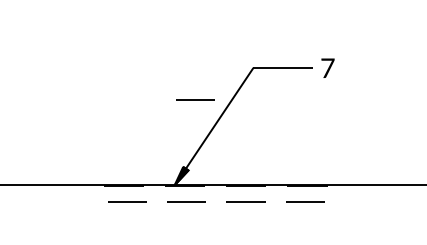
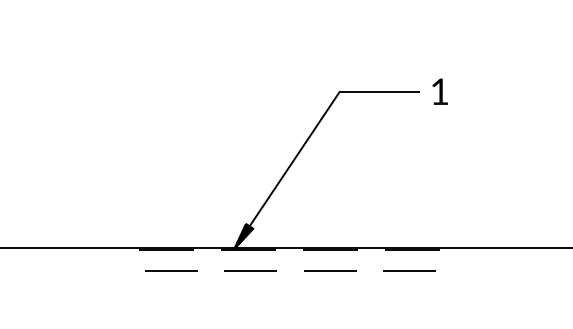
text: (327, 67) -> (439, 90), 7 -> 1
line: (195, 99) -> (262, 133), removed

